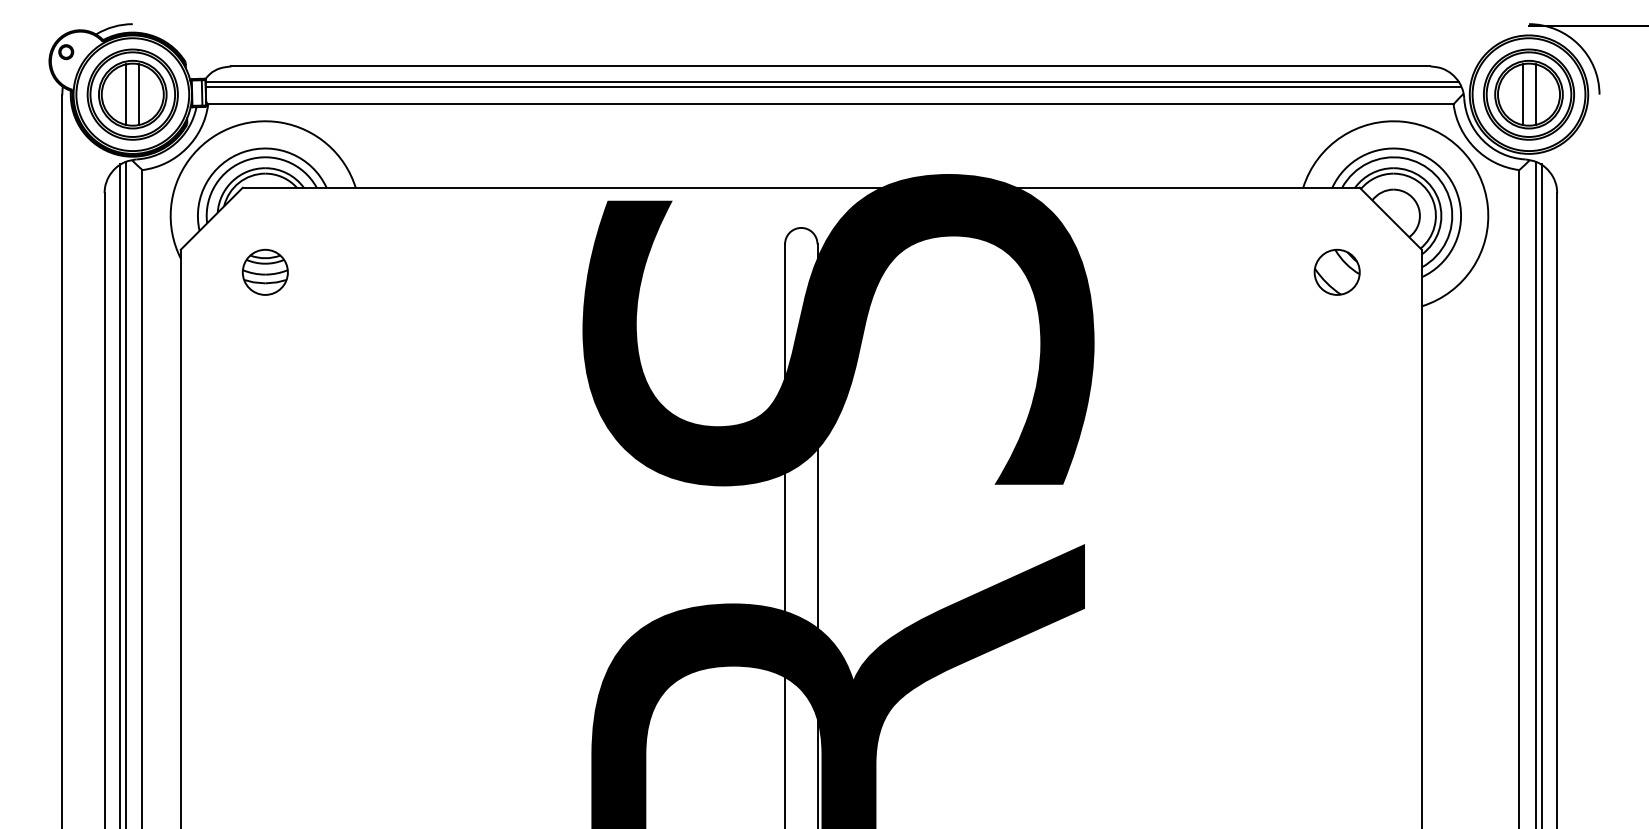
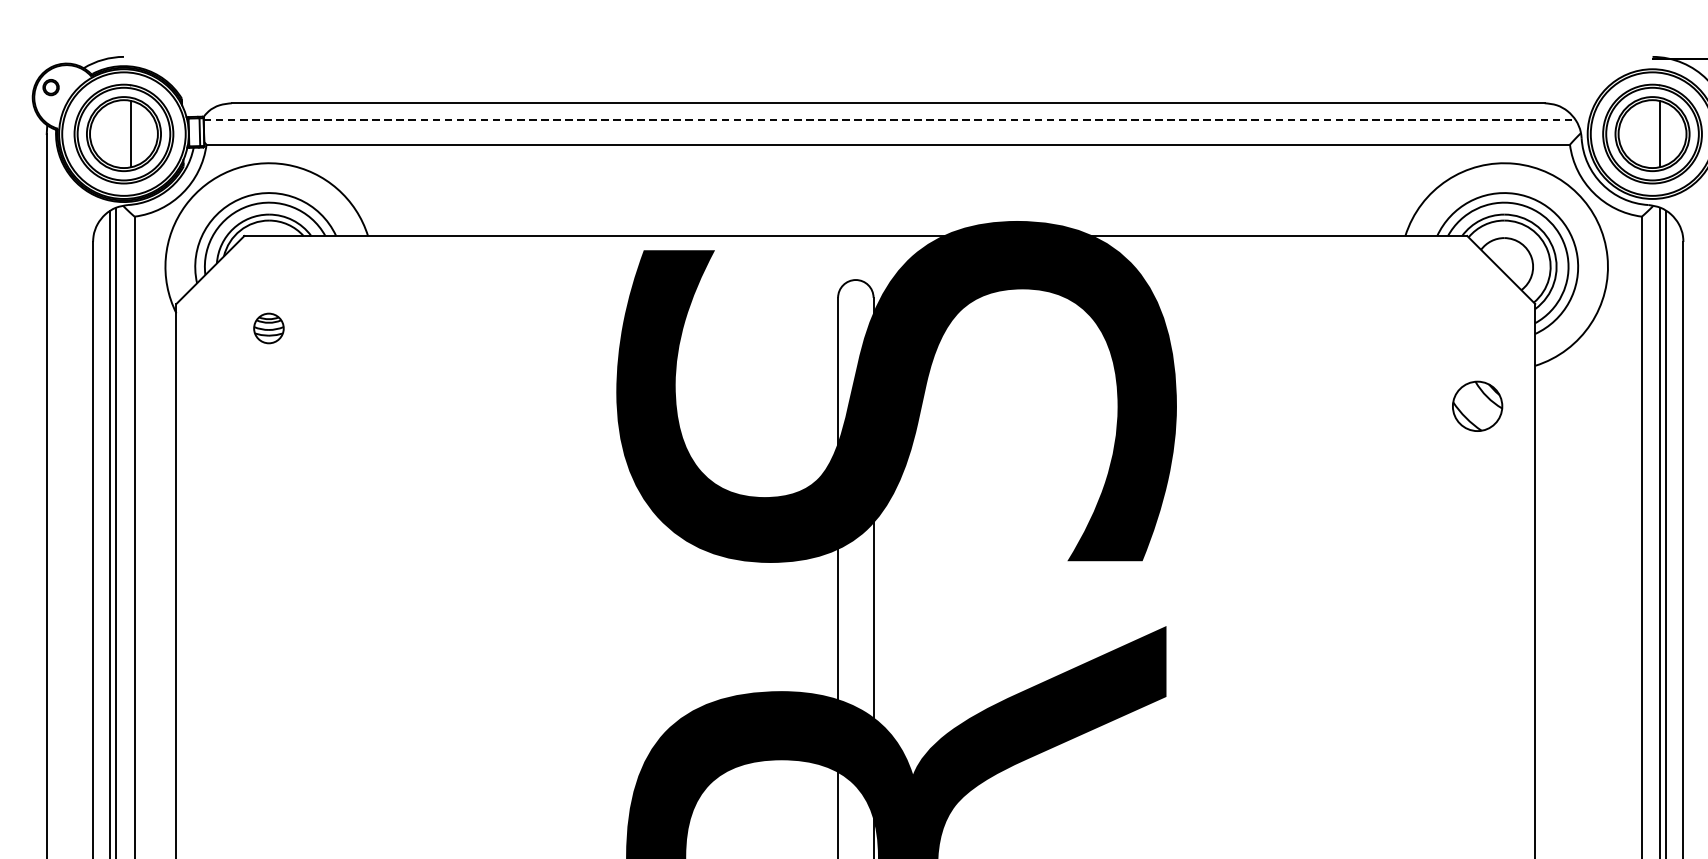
line: (832, 81) -> (890, 119), solid -> dashed
line: (833, 87) -> (891, 126), removed
line: (126, 94) -> (117, 133), removed
line: (1522, 94) -> (1645, 133), removed
part: (264, 271) -> (268, 327), size x0.6
part: (1336, 271) -> (1476, 405), moved

